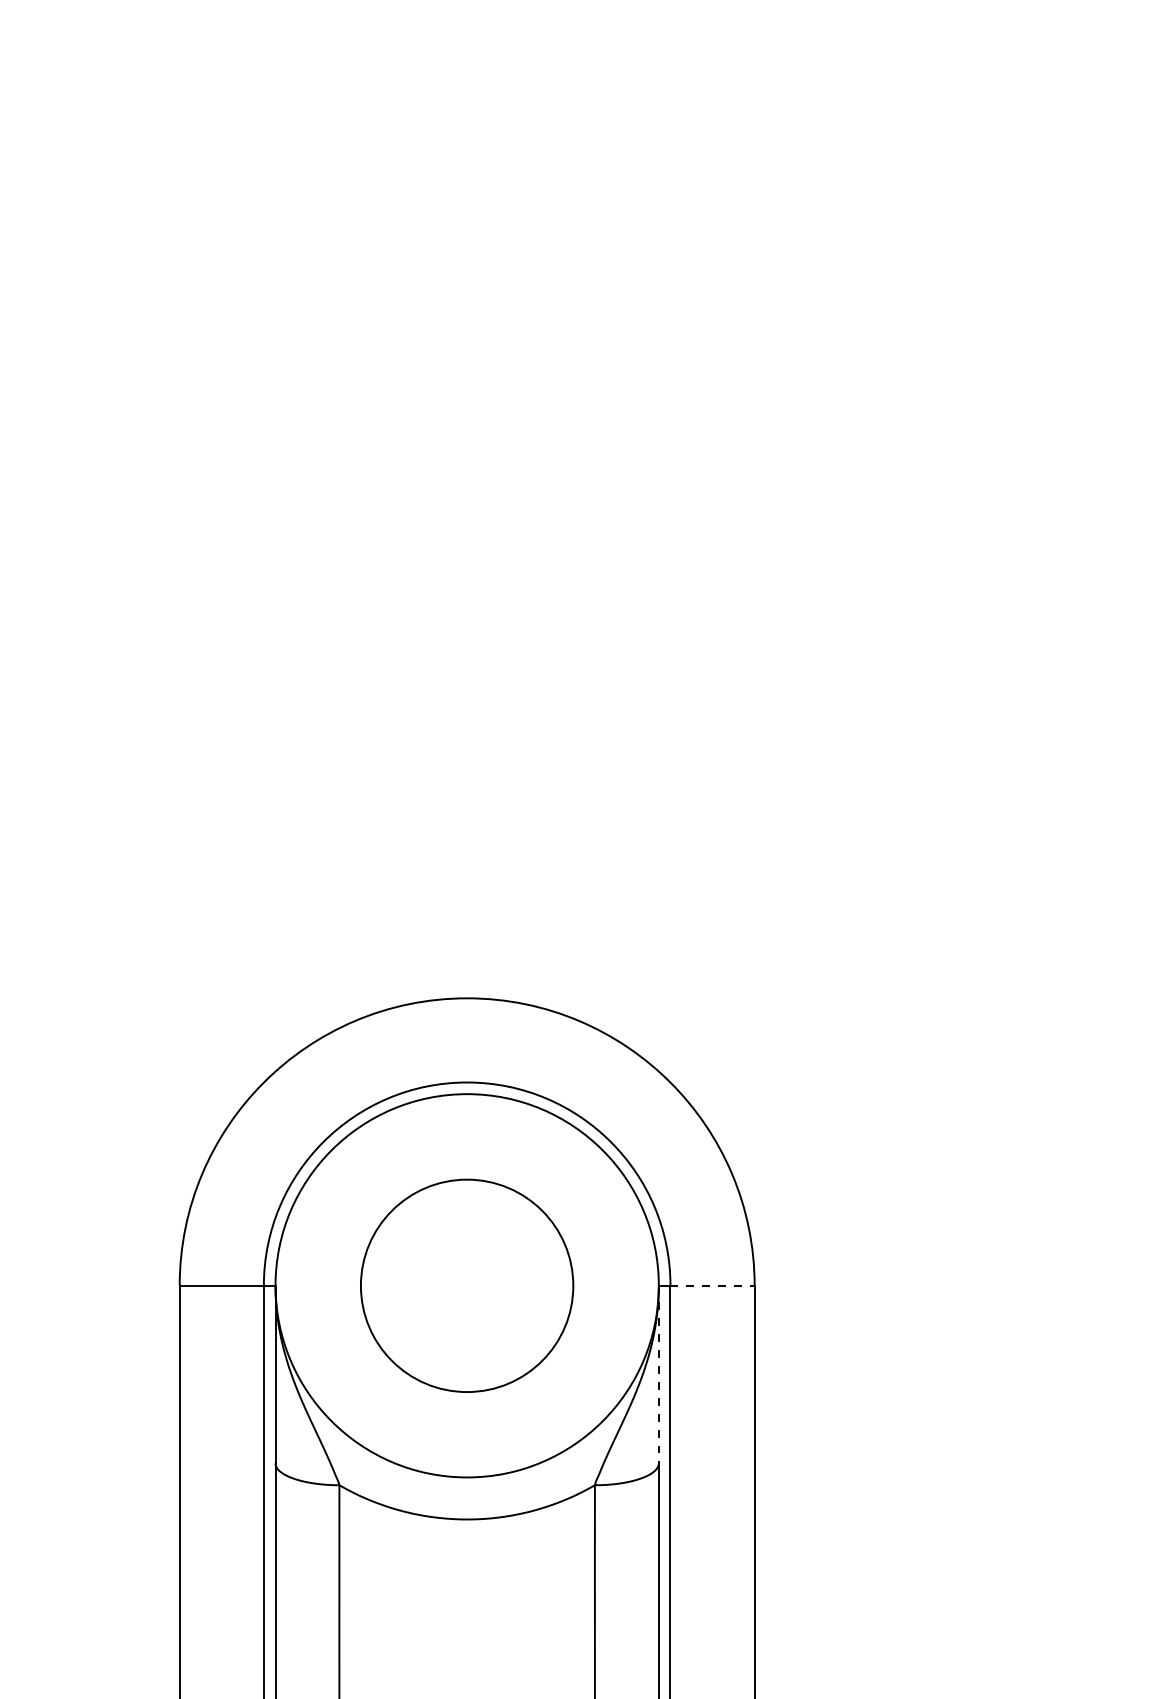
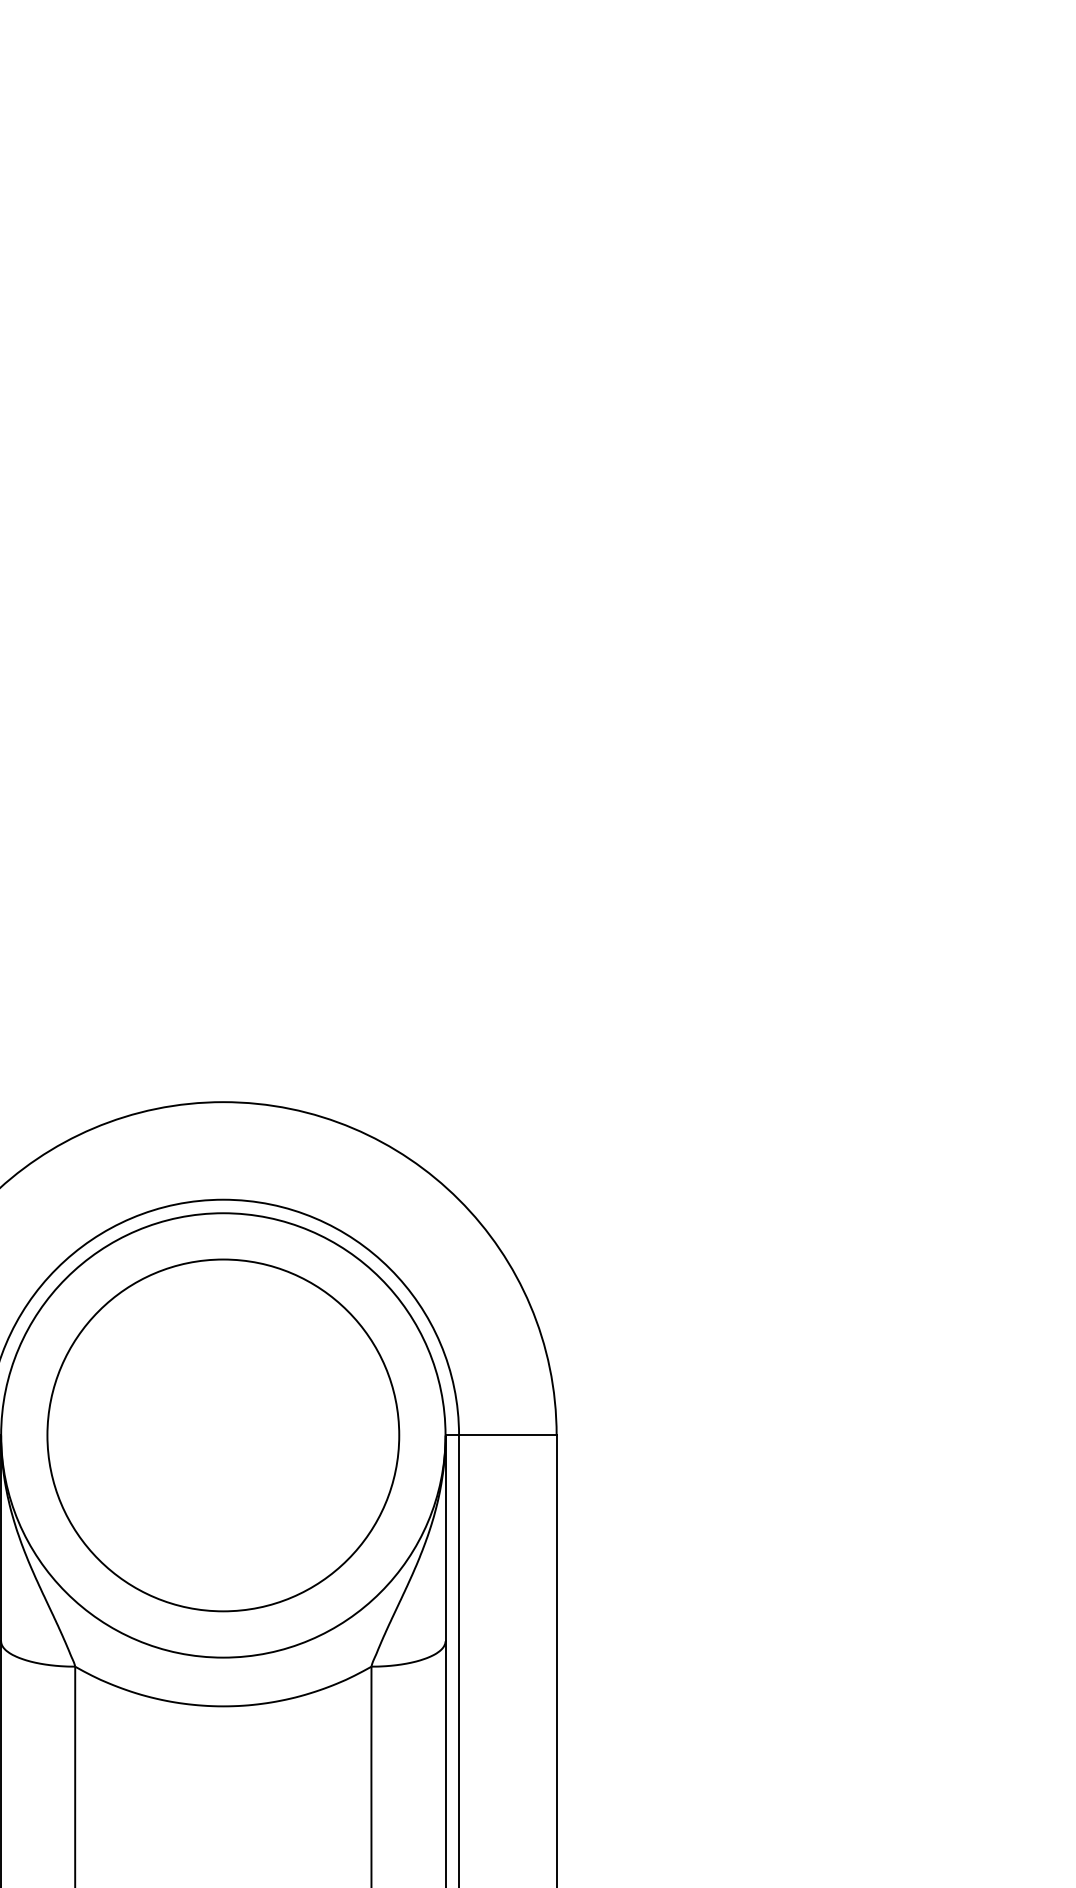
circle: (466, 1285) -> (222, 1435), size x1.43
line: (713, 1285) -> (508, 1435), dashed -> solid
line: (658, 1374) -> (445, 1538), dashed -> solid

